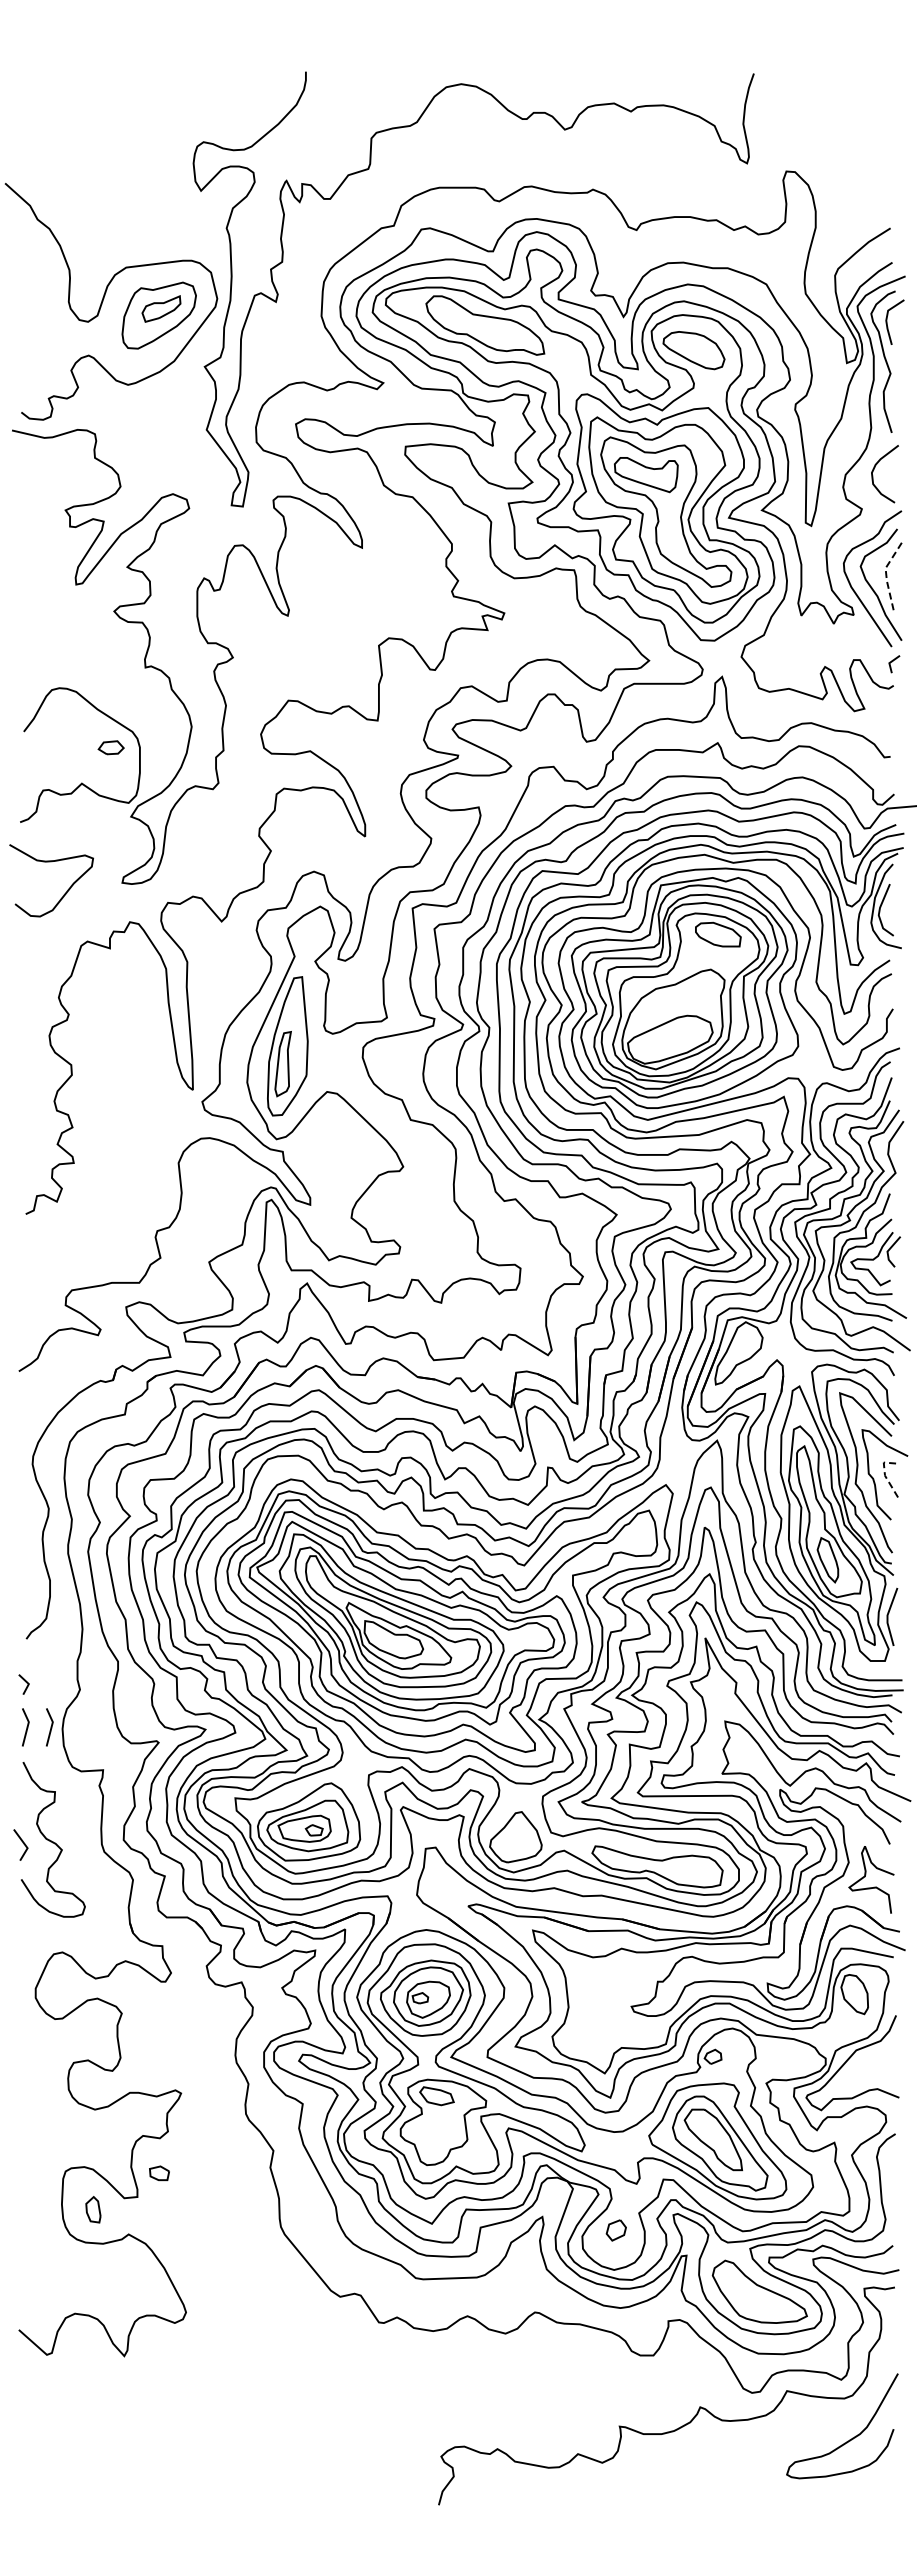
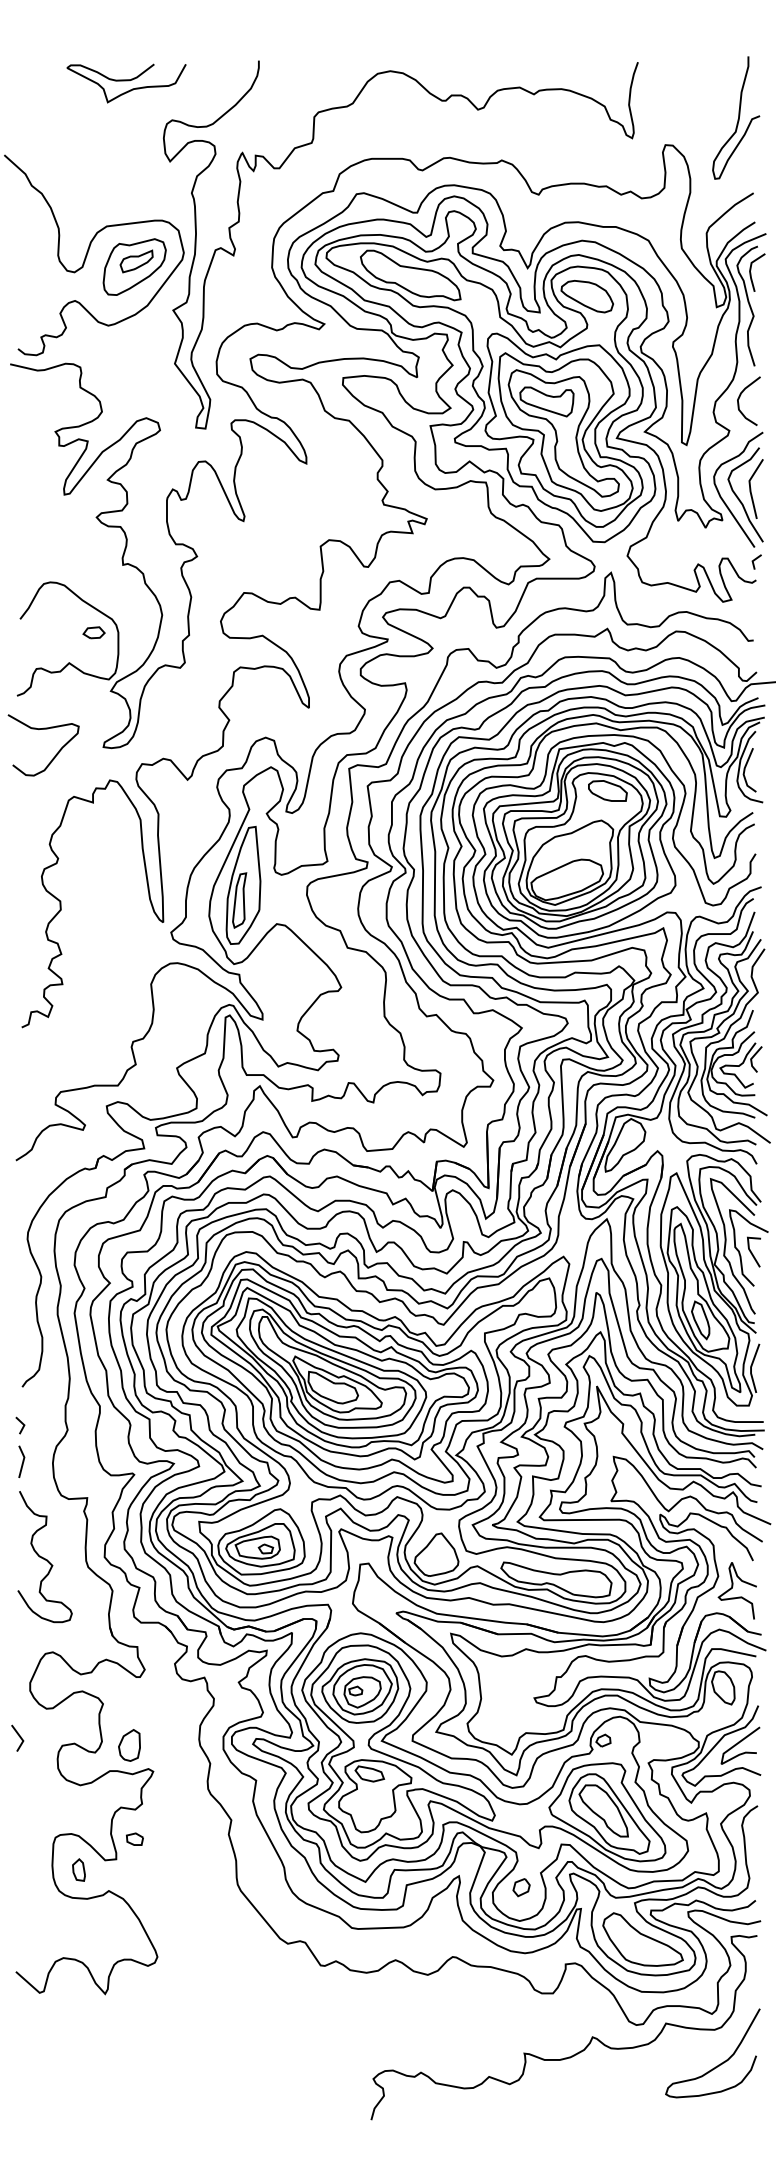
curve: (149, 95) -> (126, 80), added
curve: (871, 141) -> (737, 119), added
line: (886, 576) -> (750, 487), dashed -> solid
line: (884, 1473) -> (748, 1246), dashed -> solid
line: (50, 1727) -> (42, 1461), removed
line: (22, 1842) -> (19, 1736), moved
curve: (872, 2060) -> (738, 1743), added
part: (152, 2062) -> (129, 1745), added

